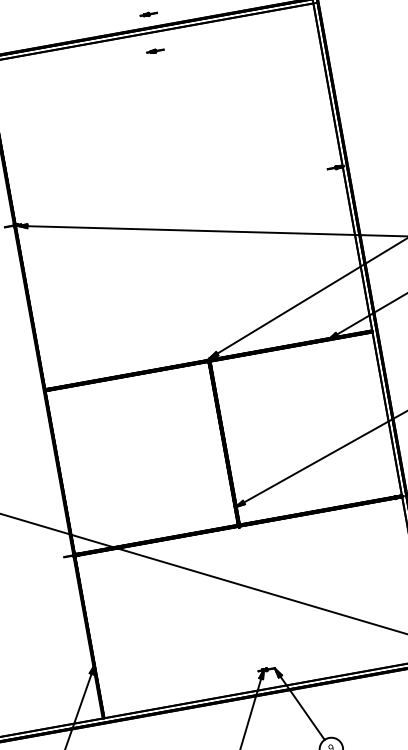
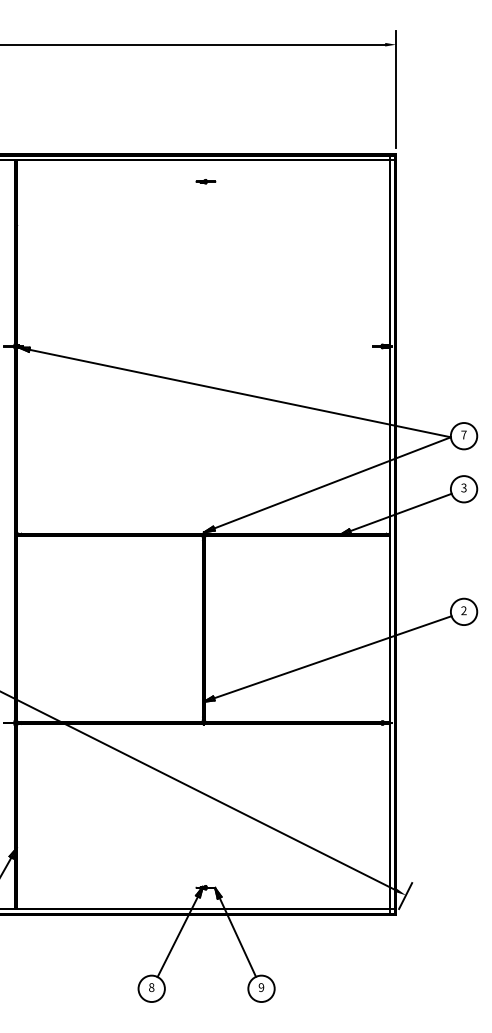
part: (148, 14) -> (205, 139), removed

